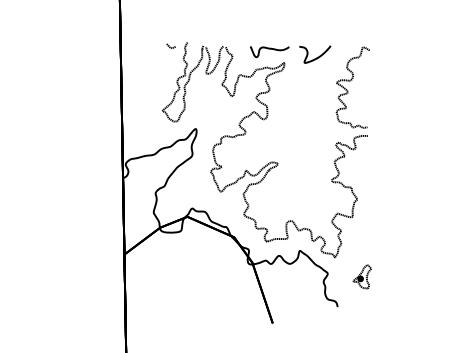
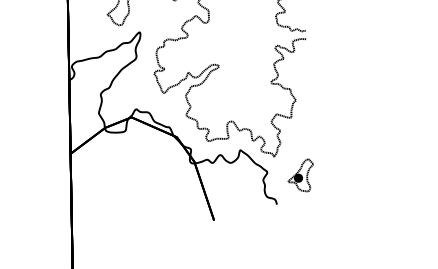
part: (361, 276) -> (299, 175), size x1.43

